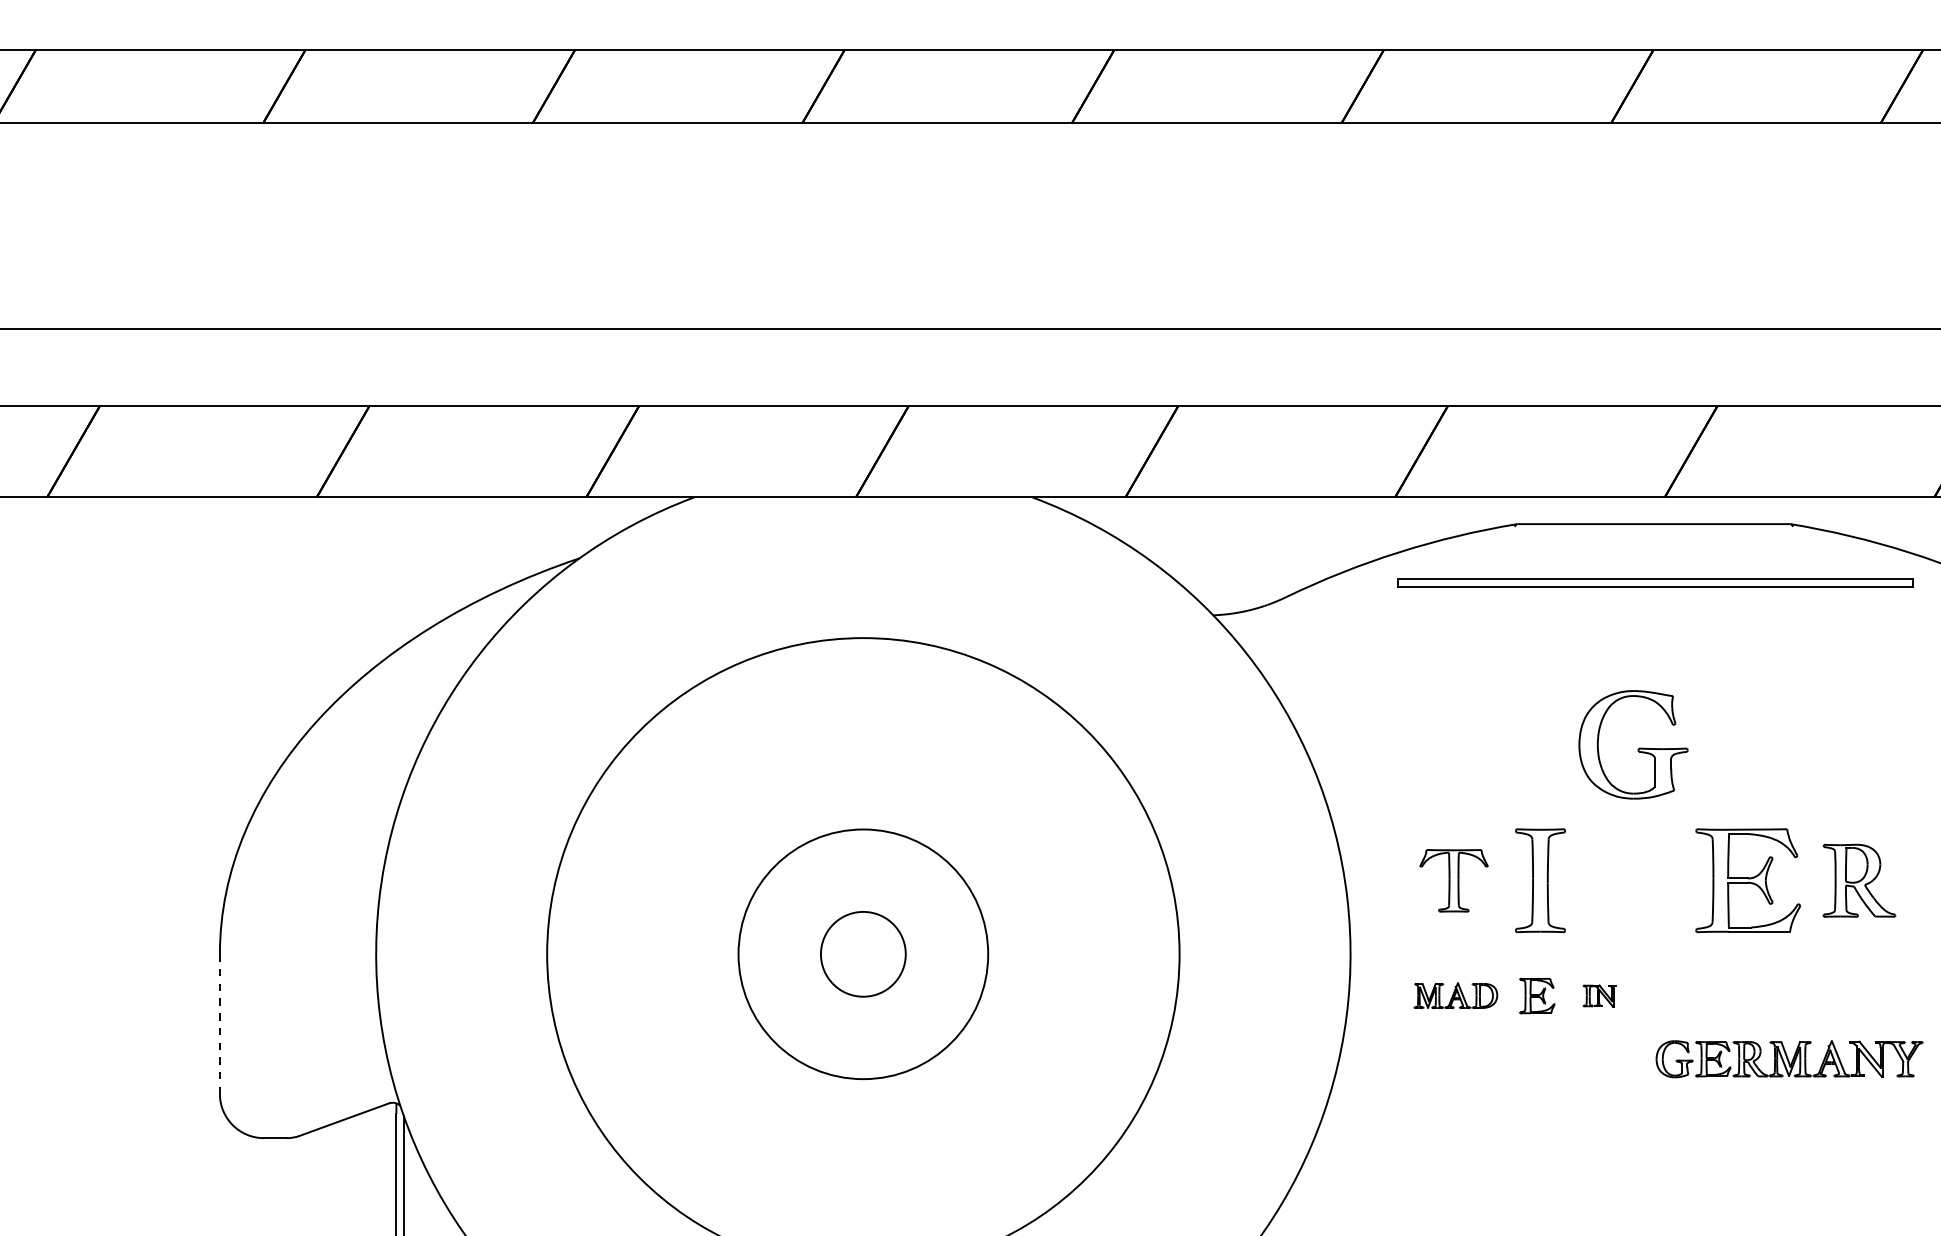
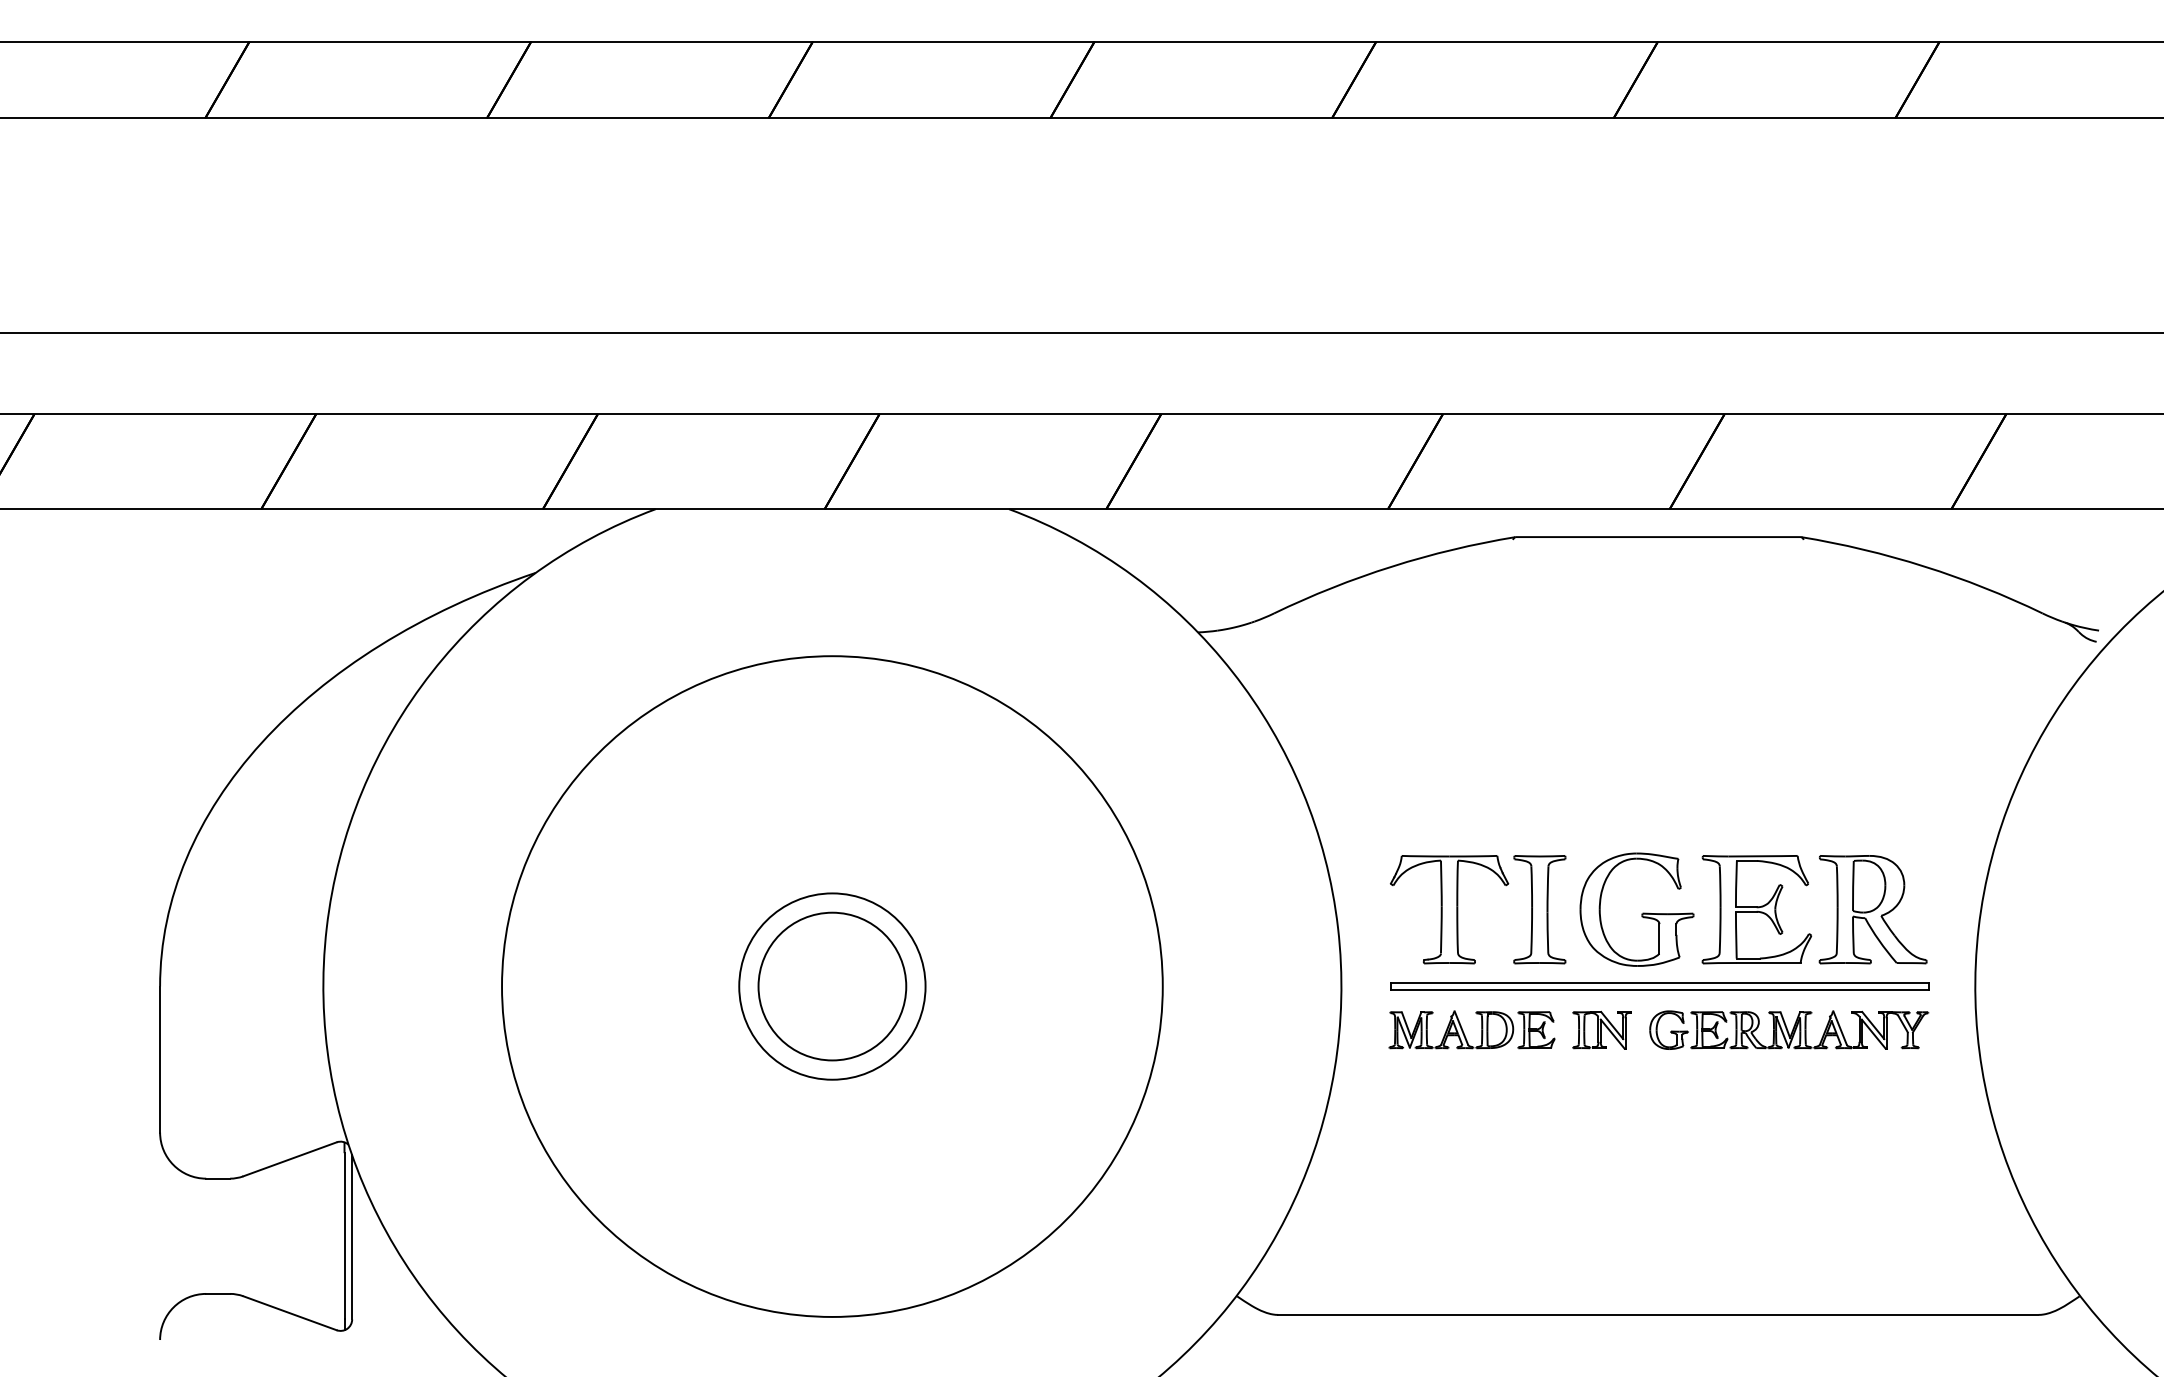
part: (1654, 582) -> (1659, 986), moved
part: (1637, 748) -> (1641, 913), moved
part: (1453, 880) -> (1449, 909), size x1.67
part: (1858, 880) -> (1872, 909), size x1.43
circle: (863, 954) -> (832, 986), size x0.71
circle: (863, 954) -> (832, 986), size x1.67
part: (1455, 995) -> (1451, 1029), size x1.43
part: (1599, 995) -> (1601, 1029), size x1.67
line: (220, 1024) -> (160, 1059), dashed -> solid
part: (1789, 1058) -> (1789, 1029), moved

